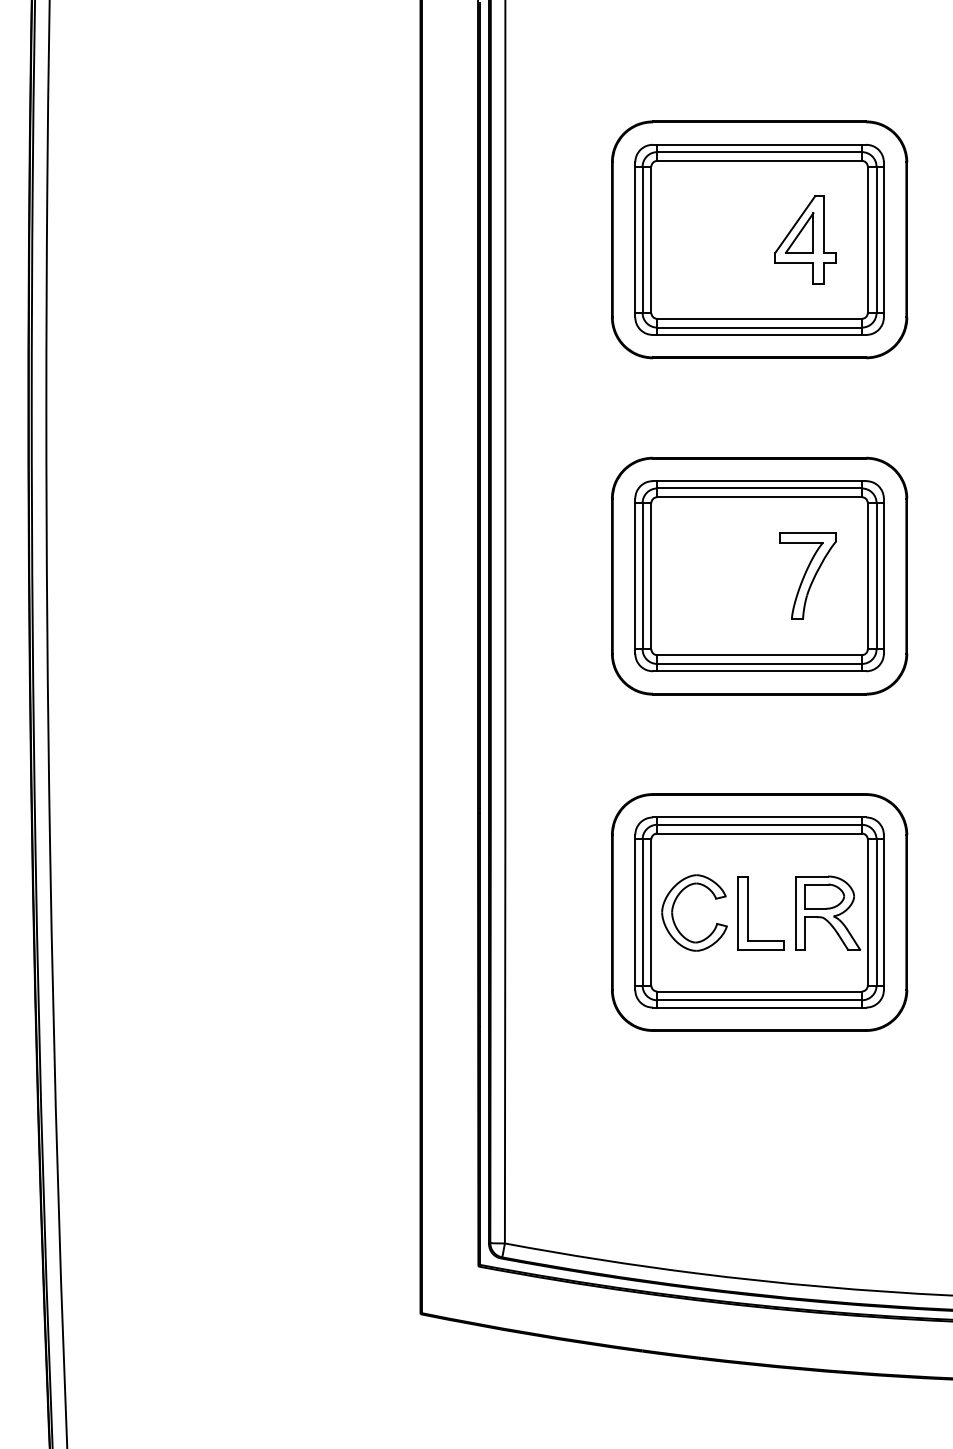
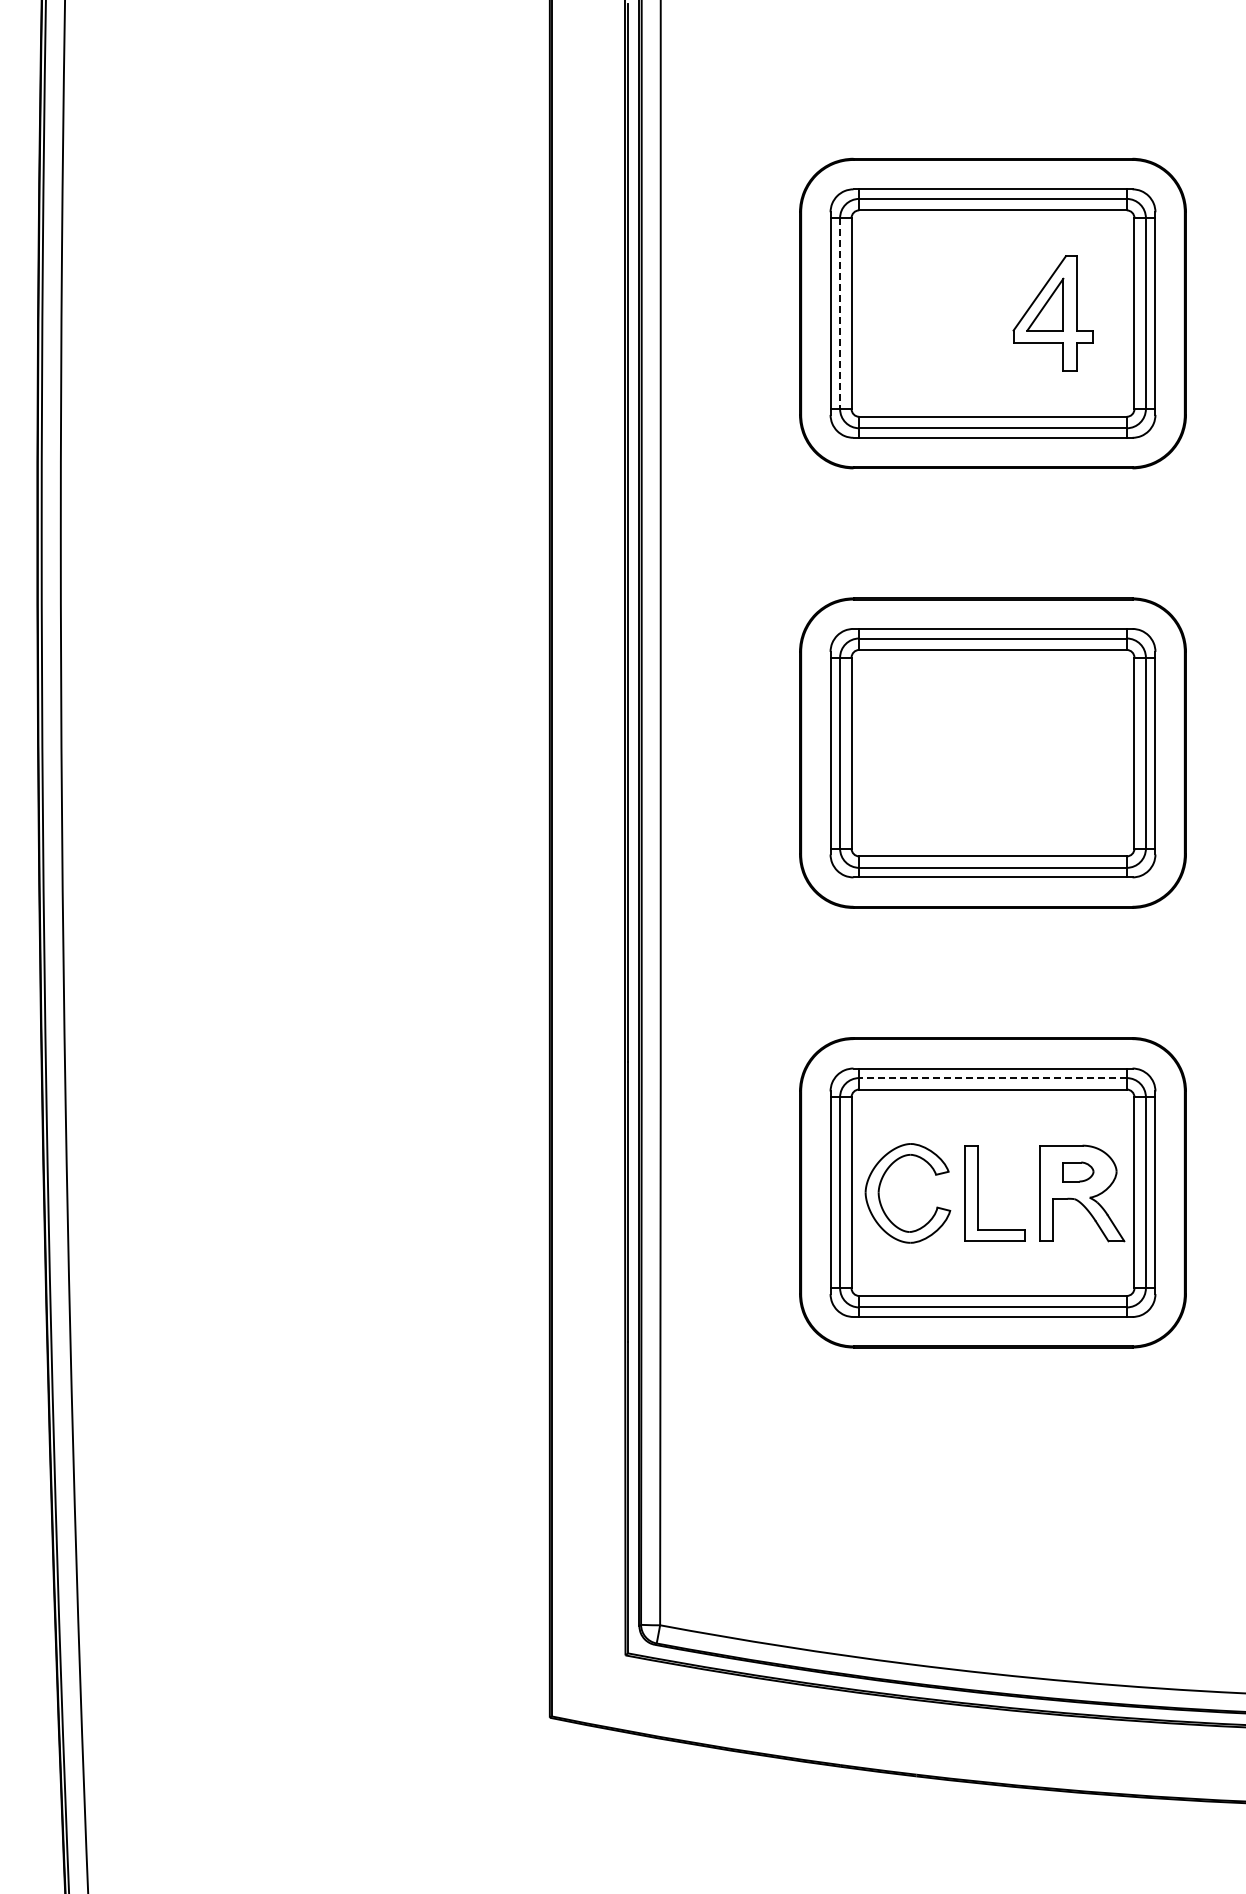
line: (642, 239) -> (840, 313), solid -> dashed
part: (807, 576) -> (1055, 753), removed
line: (759, 825) -> (993, 1078), solid -> dashed
part: (825, 896) -> (1078, 1171), size x0.6

